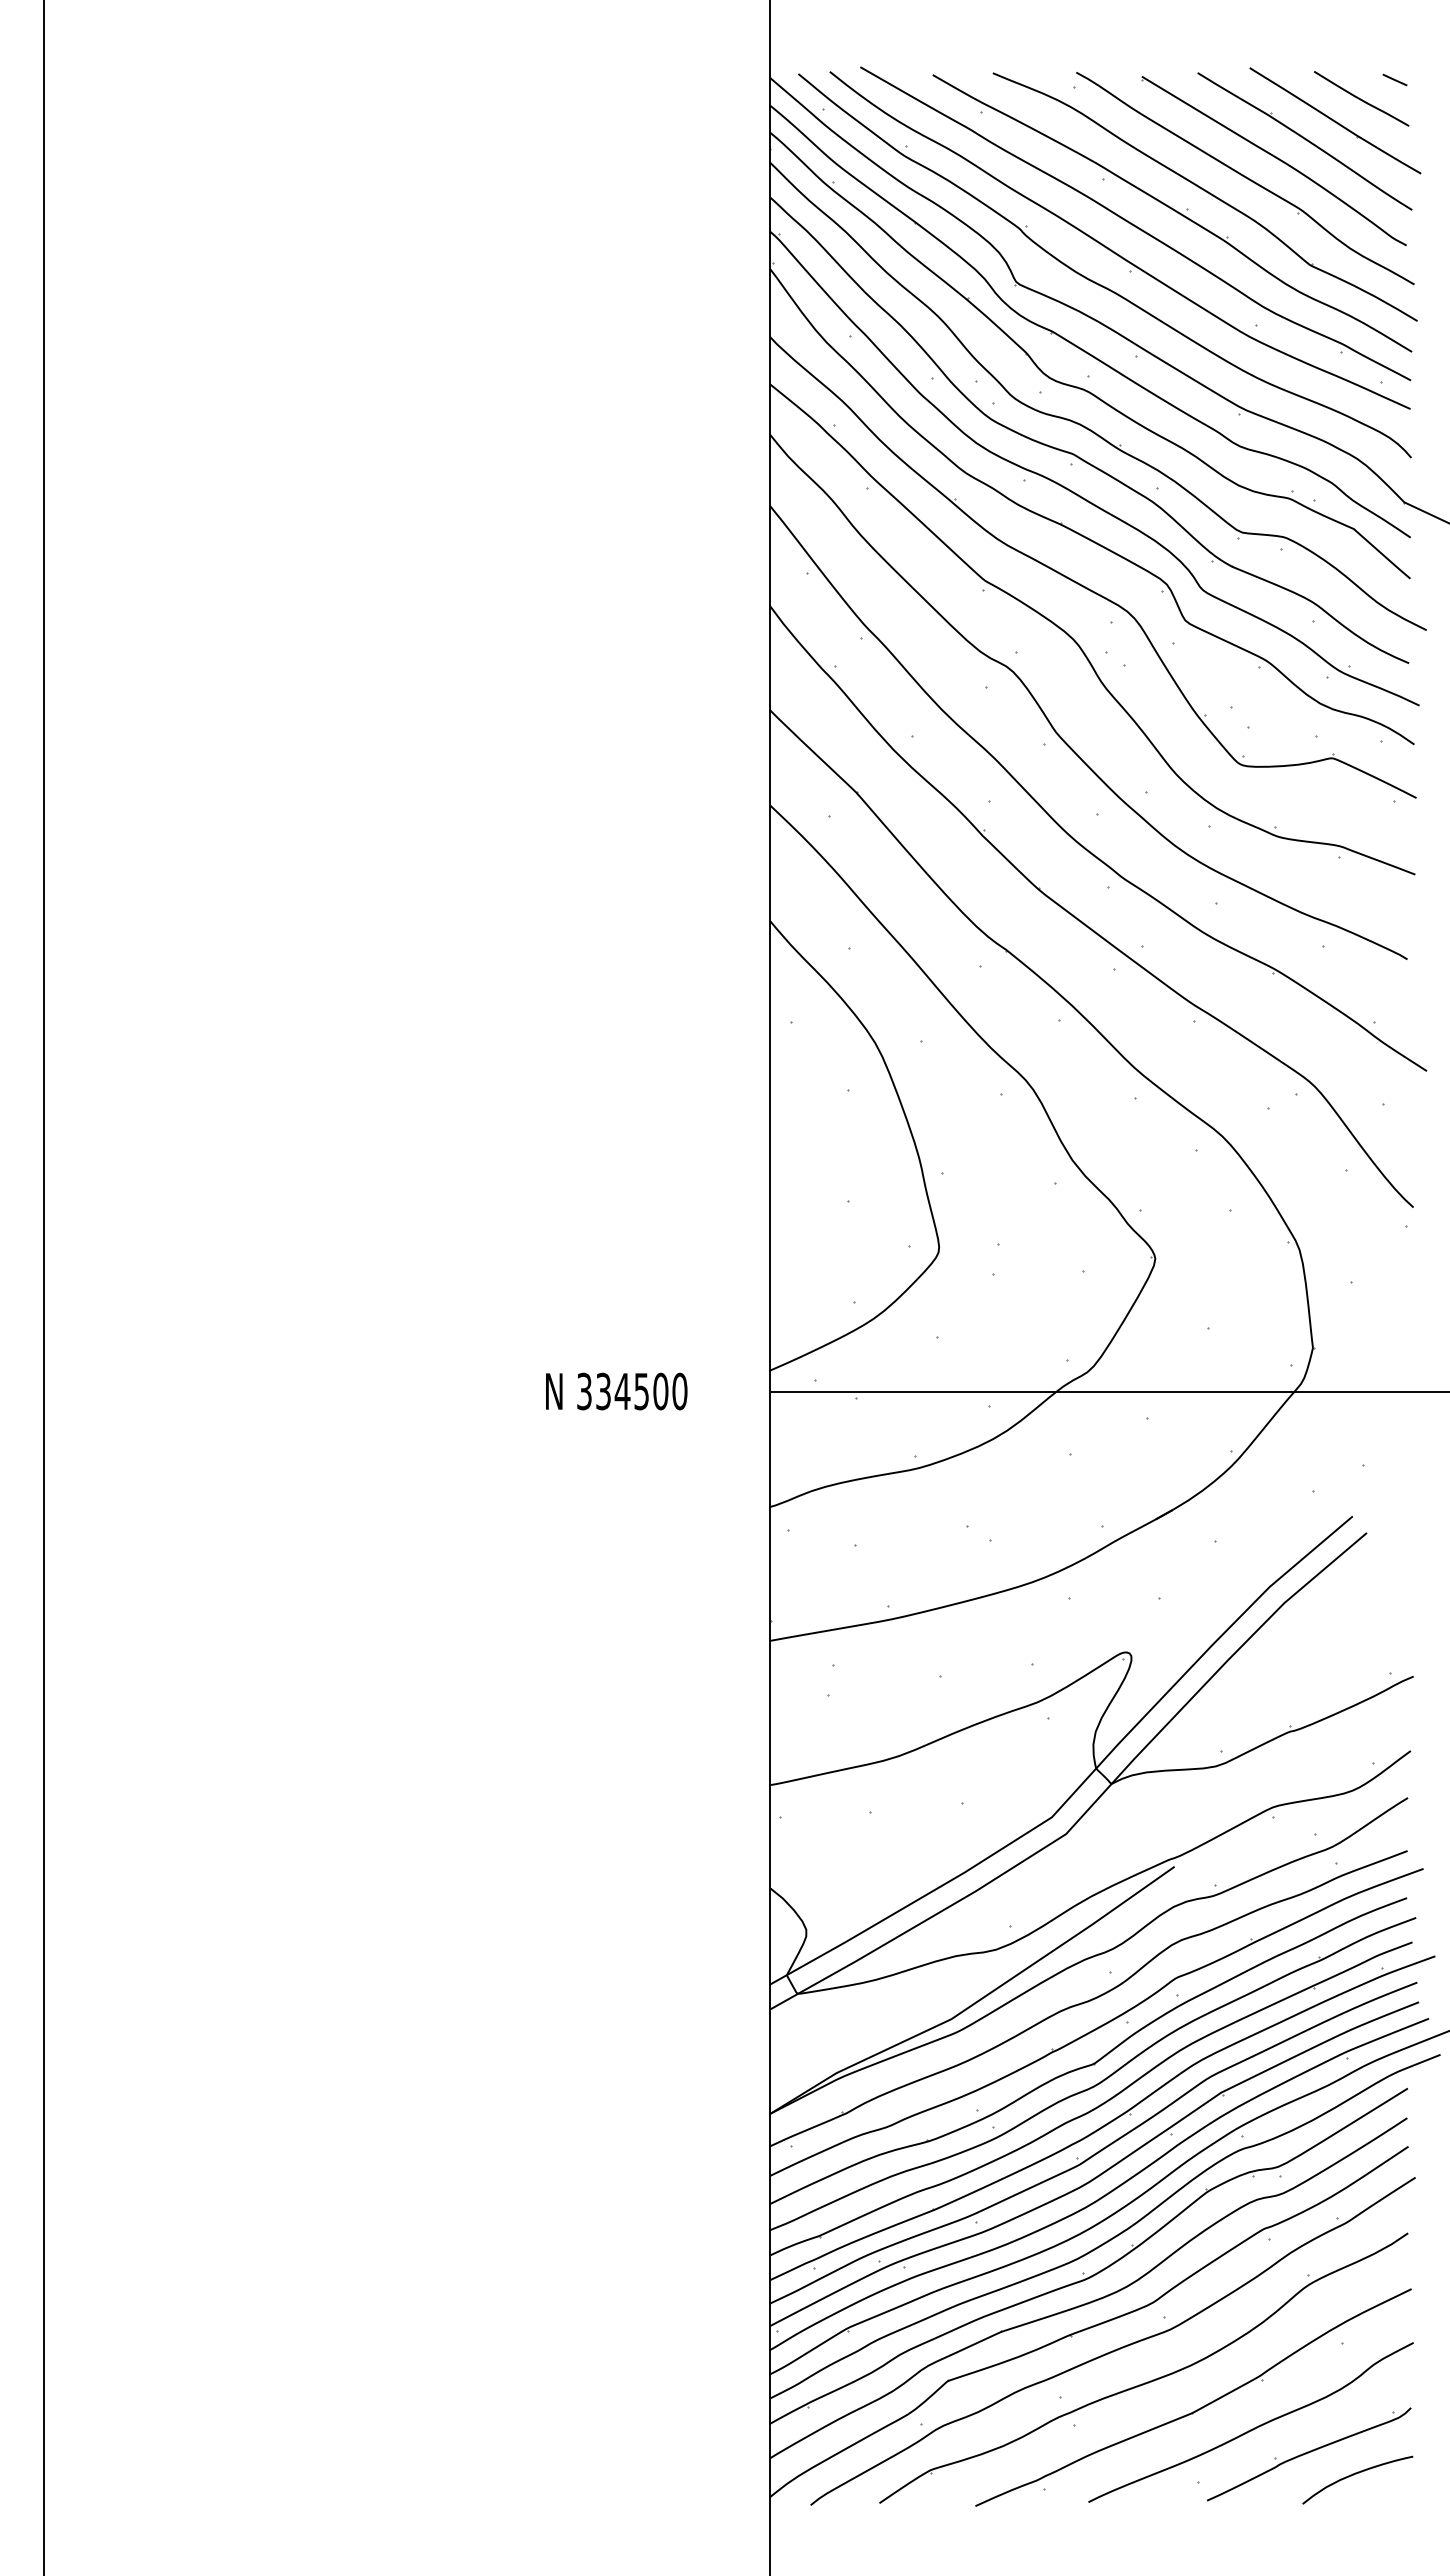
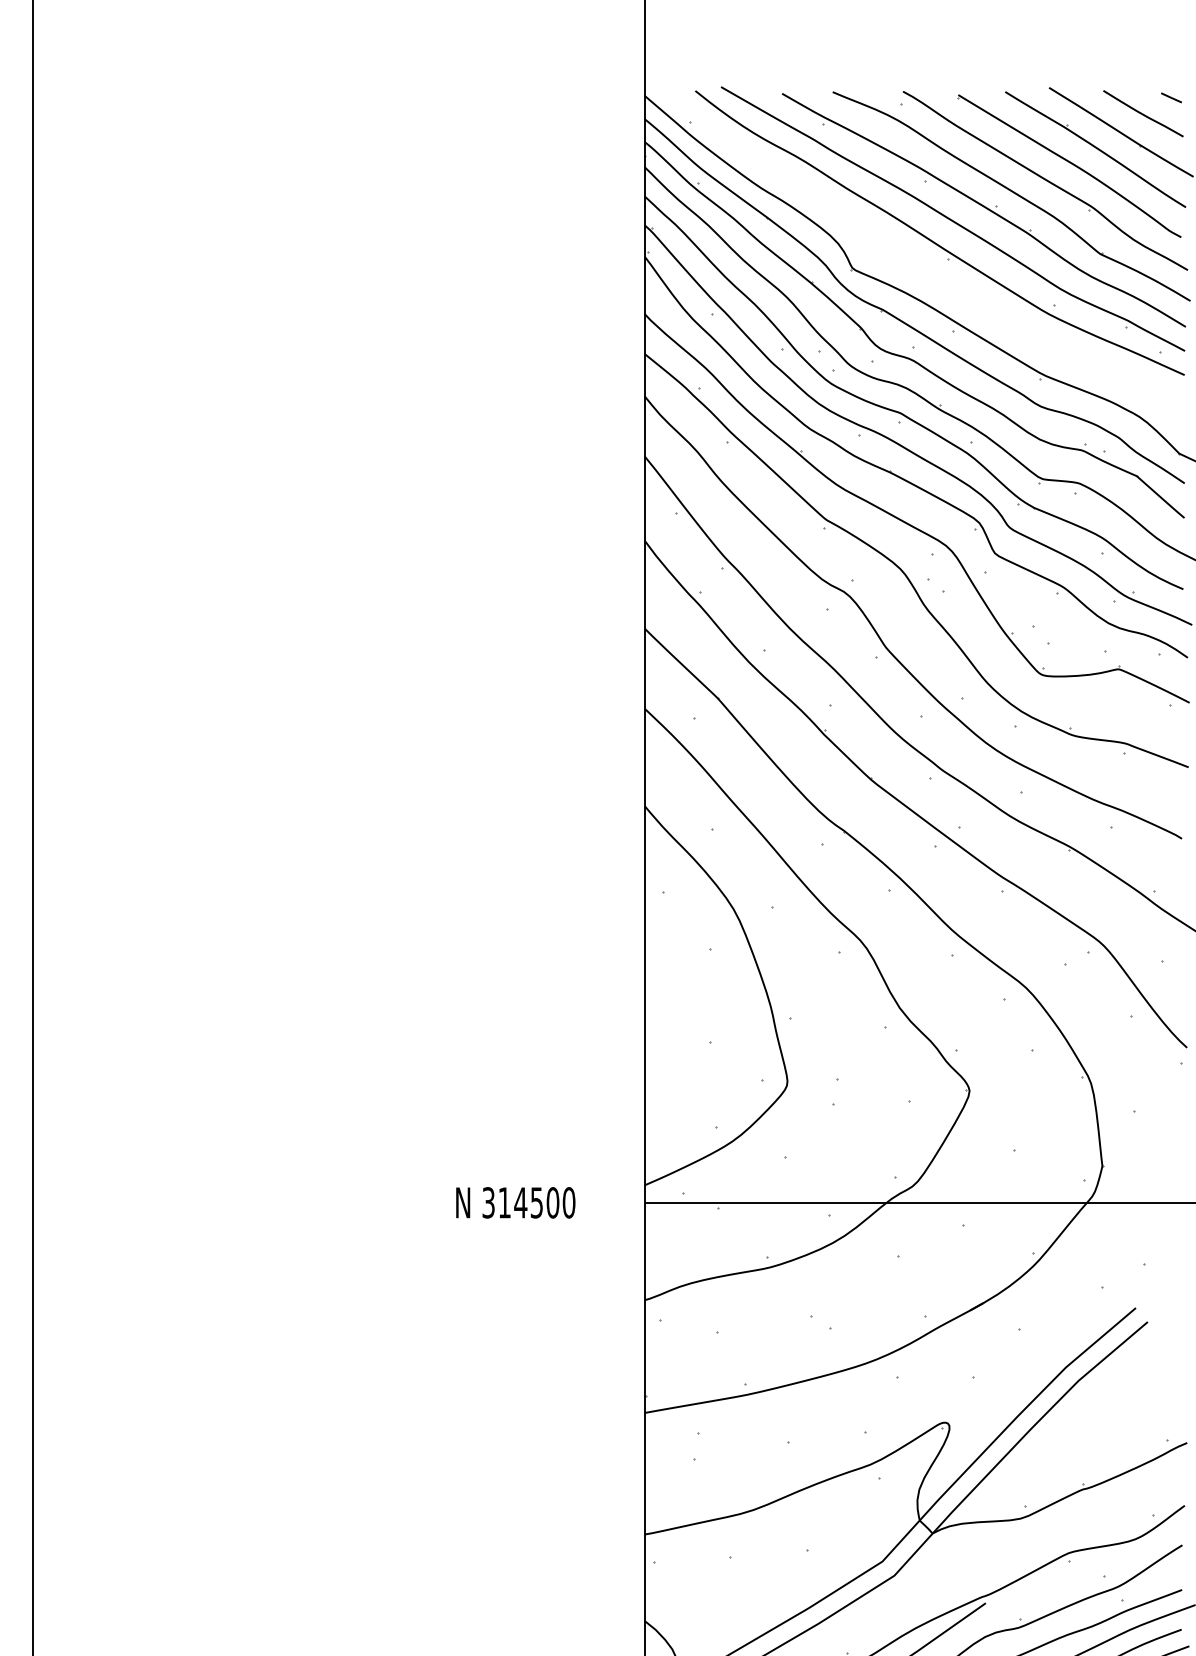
part: (1095, 281) -> (919, 267), removed
text: (603, 1391) -> (504, 1202), 334500 -> 314500

